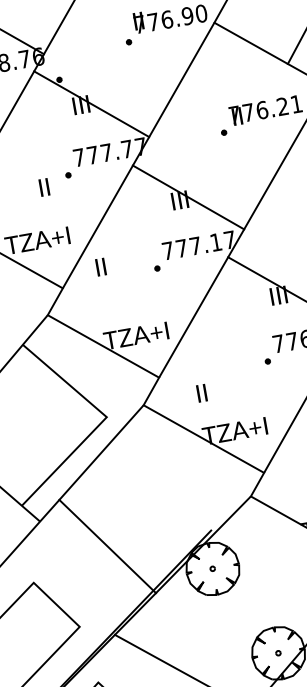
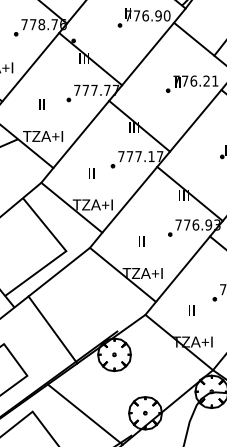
text: (43, 187) -> (41, 104), moved
text: (100, 267) -> (91, 173), moved
text: (201, 392) -> (141, 241), moved

